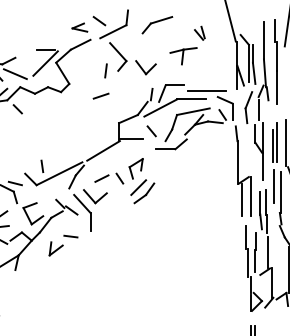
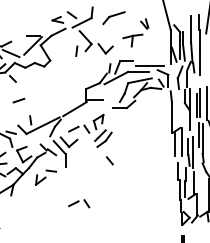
line: (100, 95) -> (18, 100), moved
line: (151, 131) -> (109, 160), moved
part: (109, 281) -> (79, 203), added

